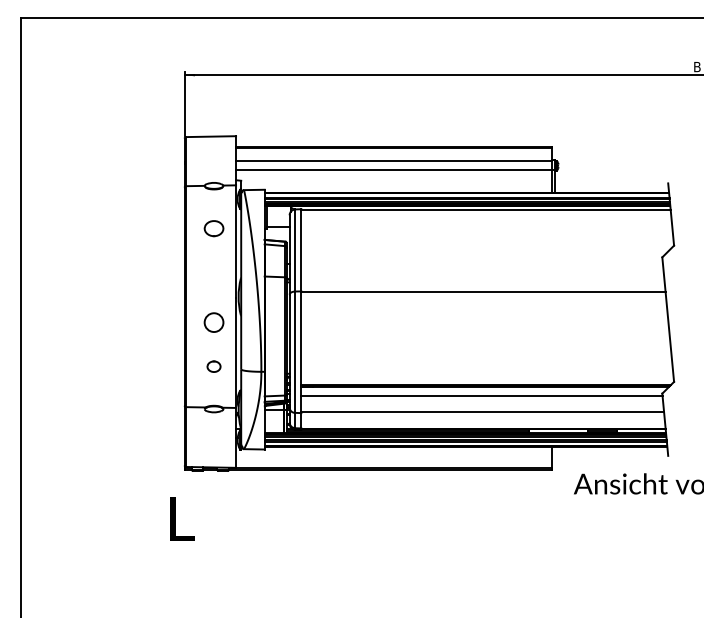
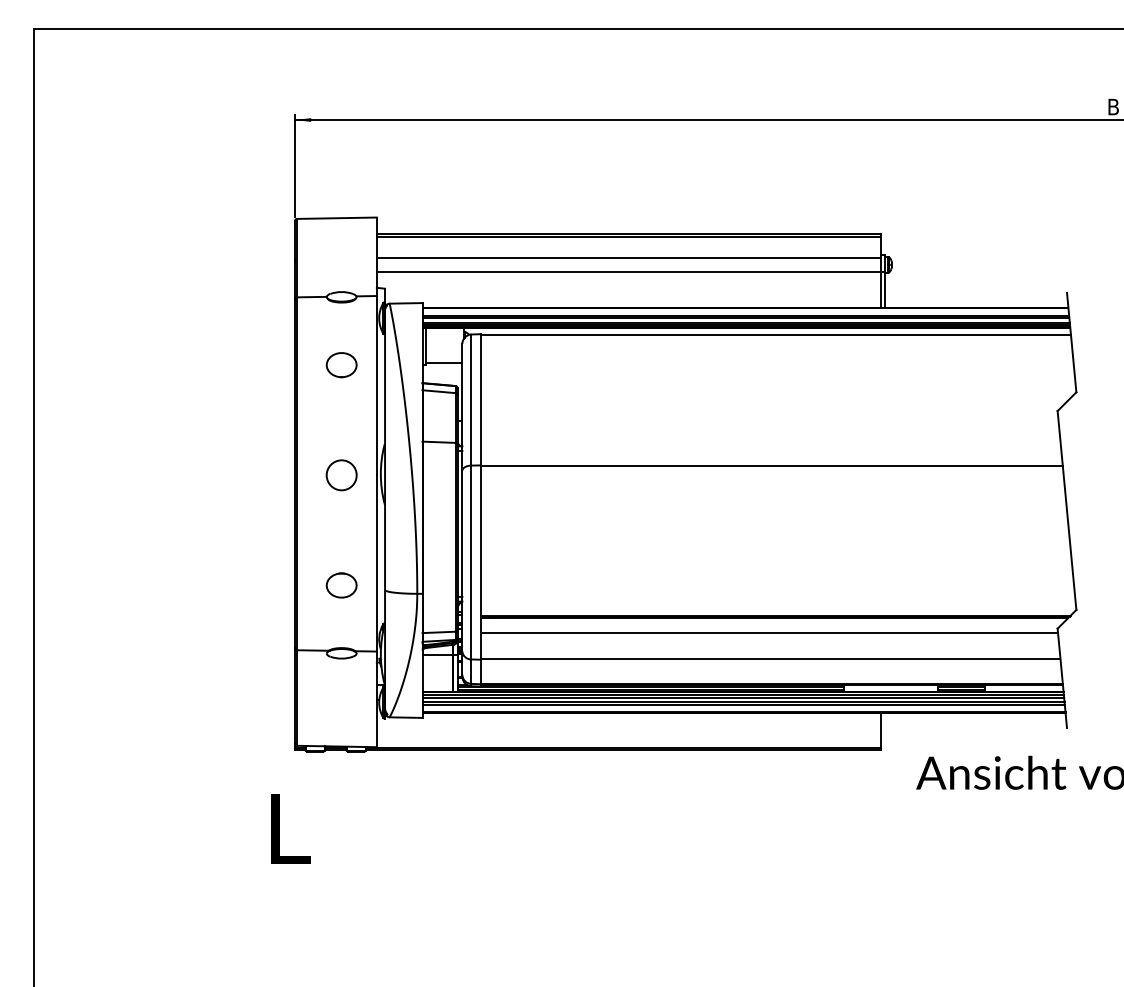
circle: (213, 322) -> (340, 475), moved
part: (213, 366) -> (340, 585), size x1.43

